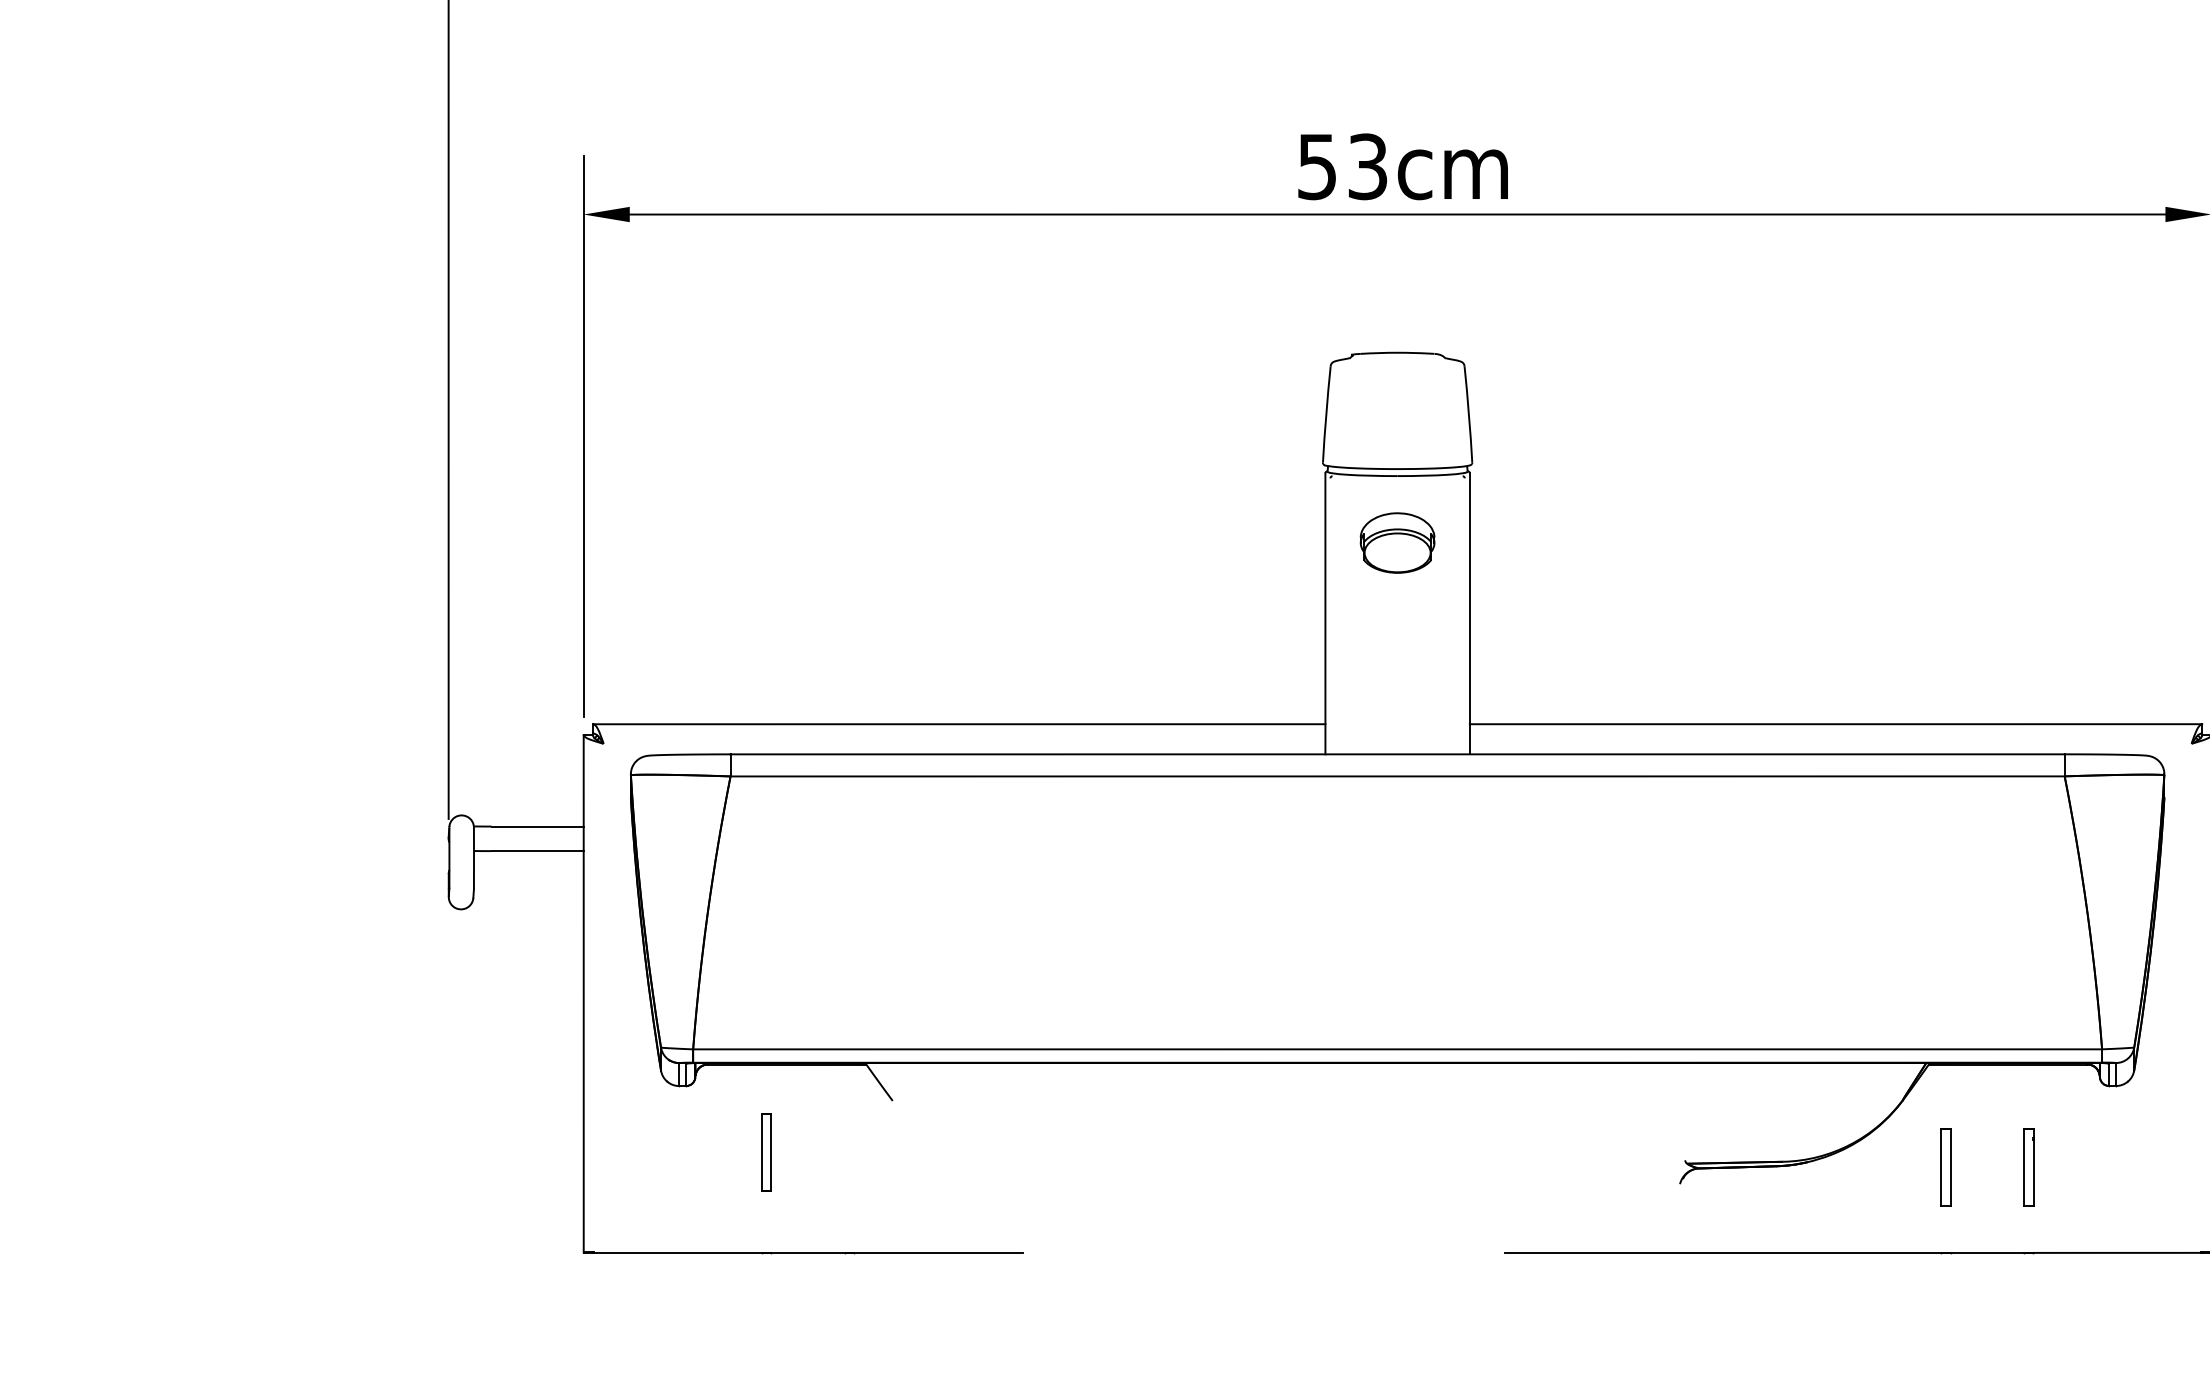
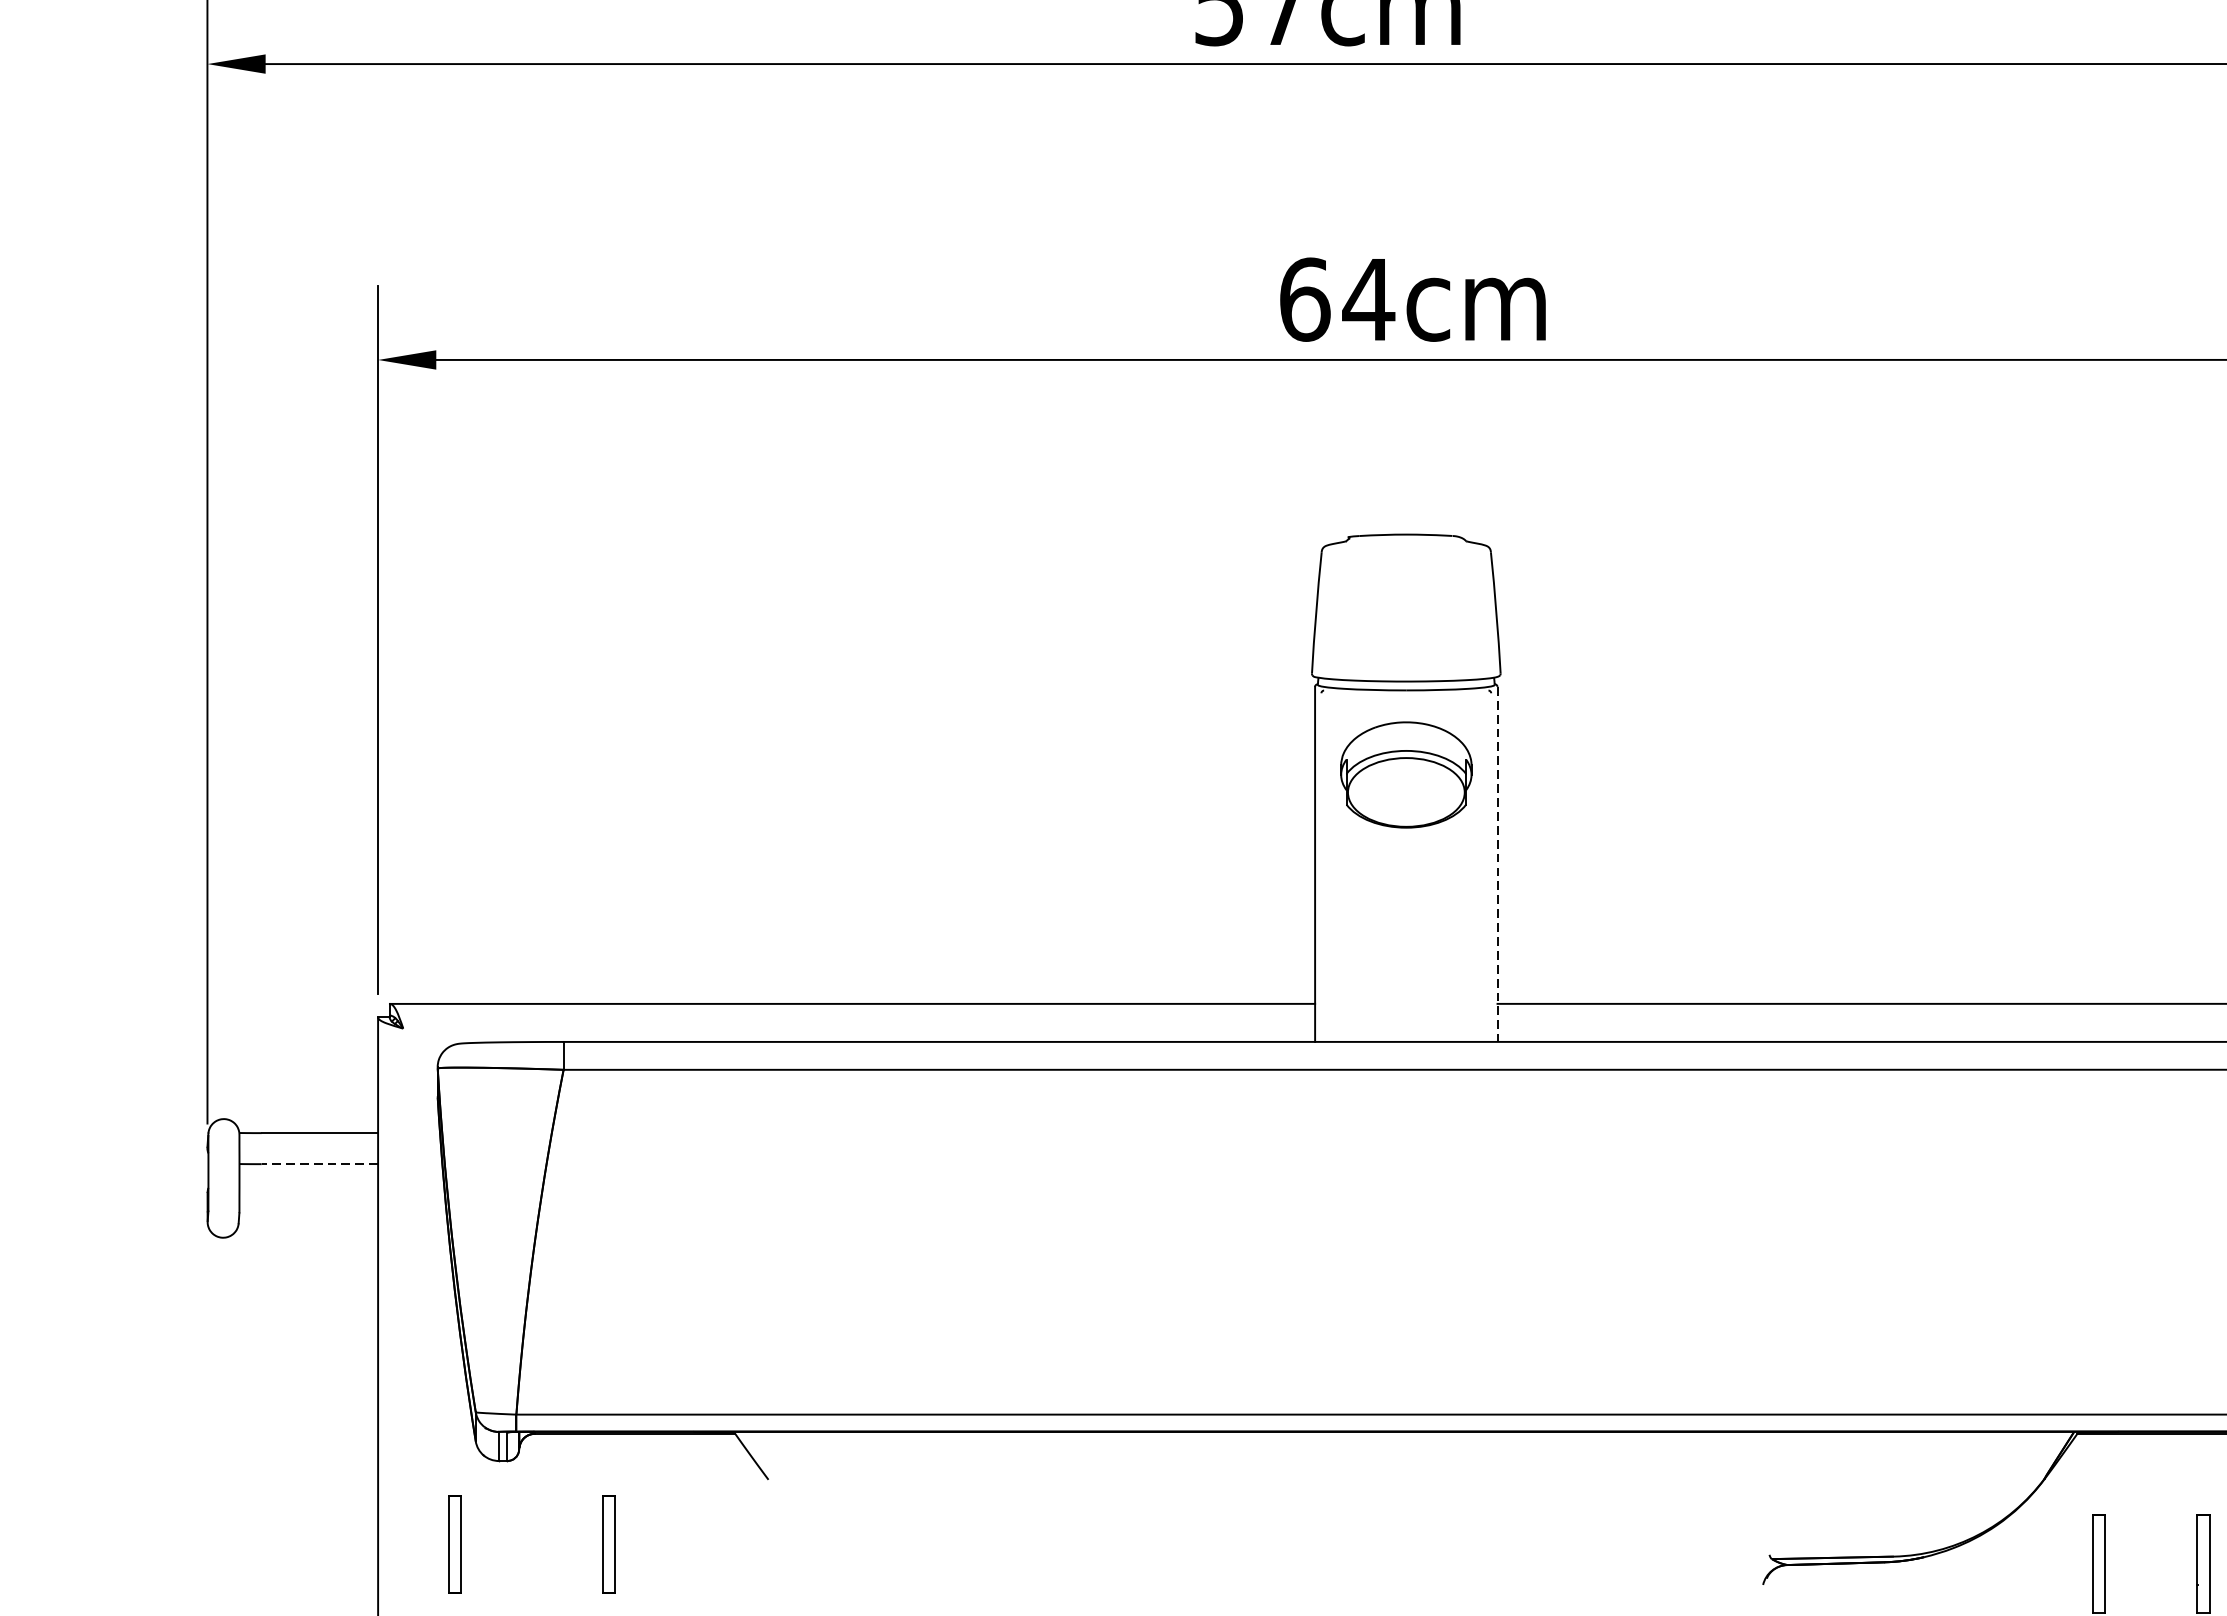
text: (1342, 166) -> (1336, 299), 53cm -> 64cm
part: (1397, 542) -> (1406, 774), size x1.4
line: (1469, 613) -> (1497, 863), solid -> dashed
line: (537, 851) -> (319, 1164), solid -> dashed
part: (644, 1152) -> (454, 1544), added

